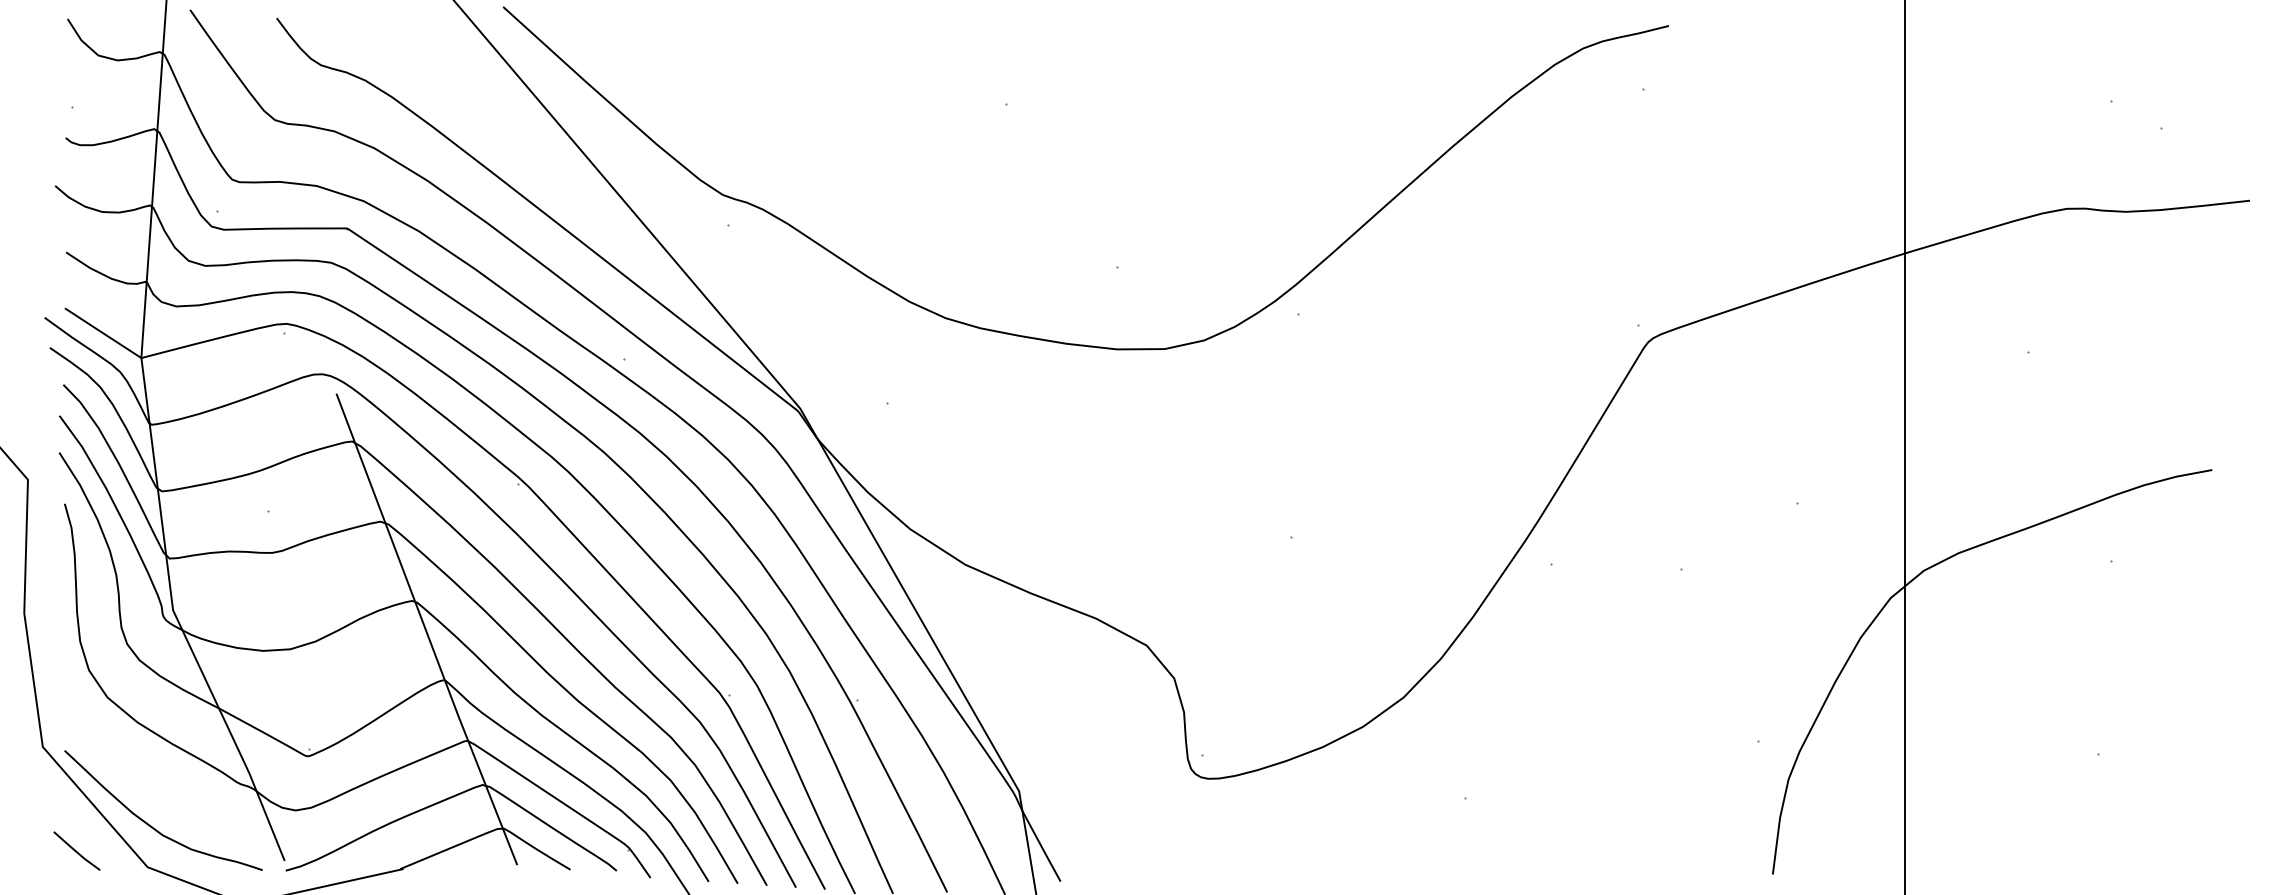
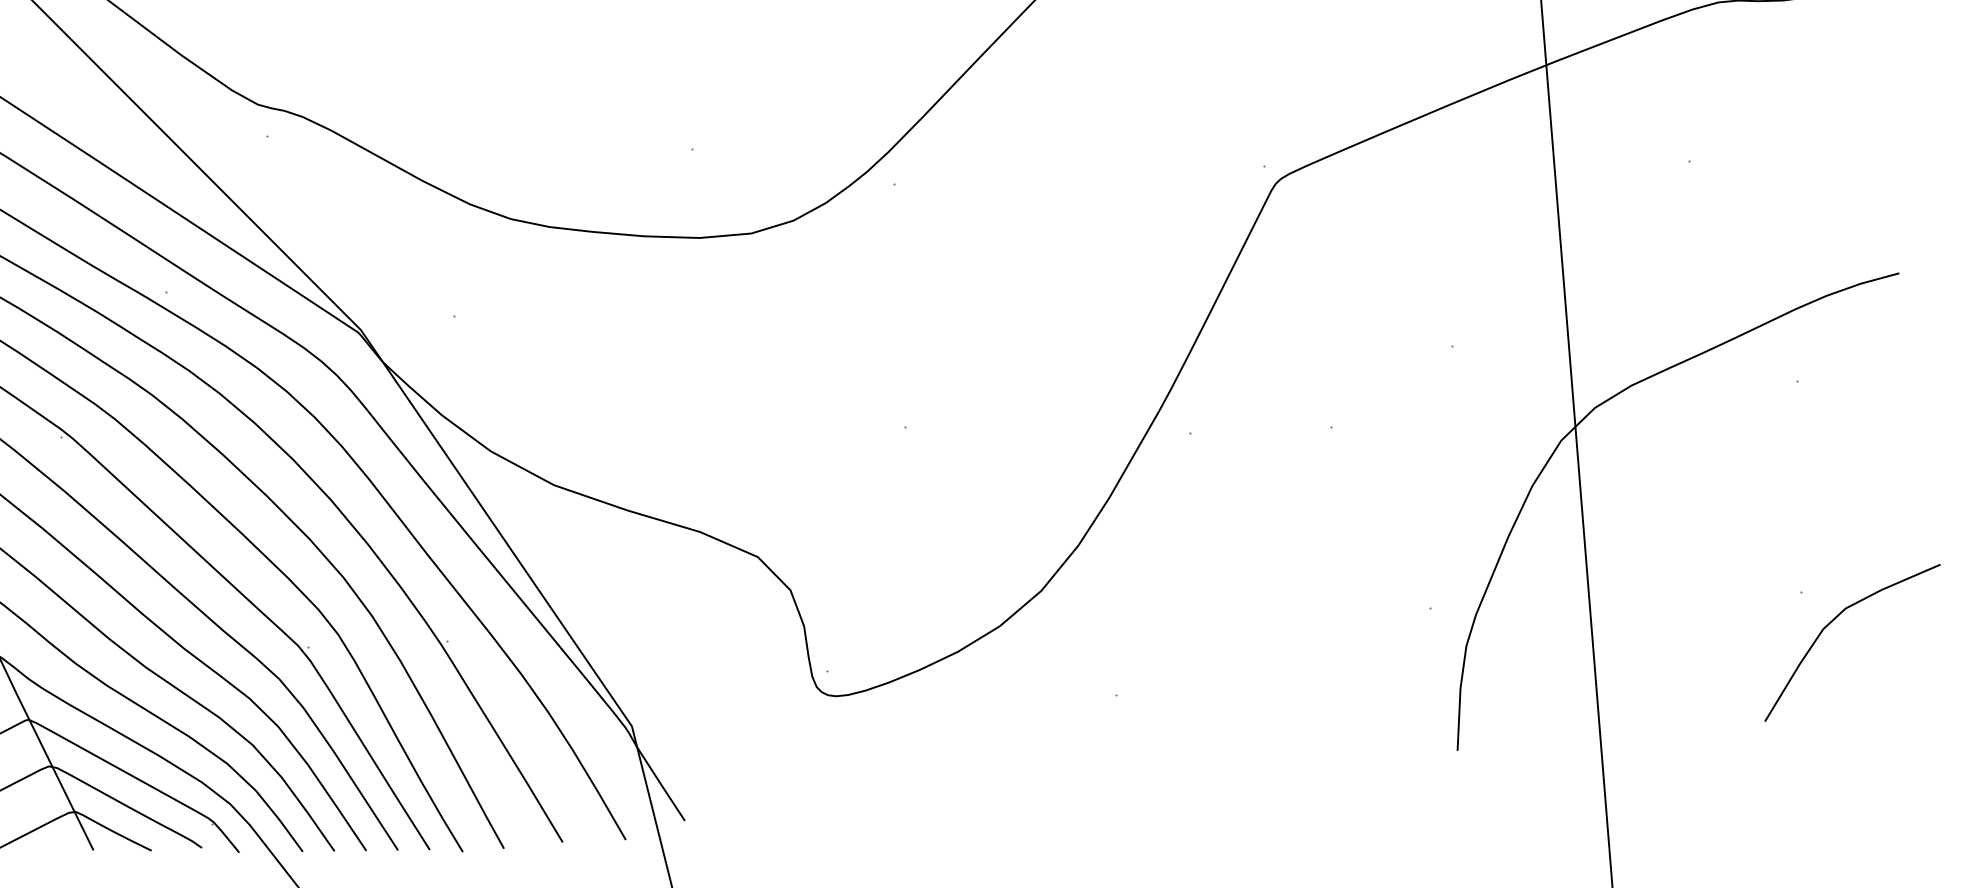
curve: (2125, 784) -> (1832, 622), added

